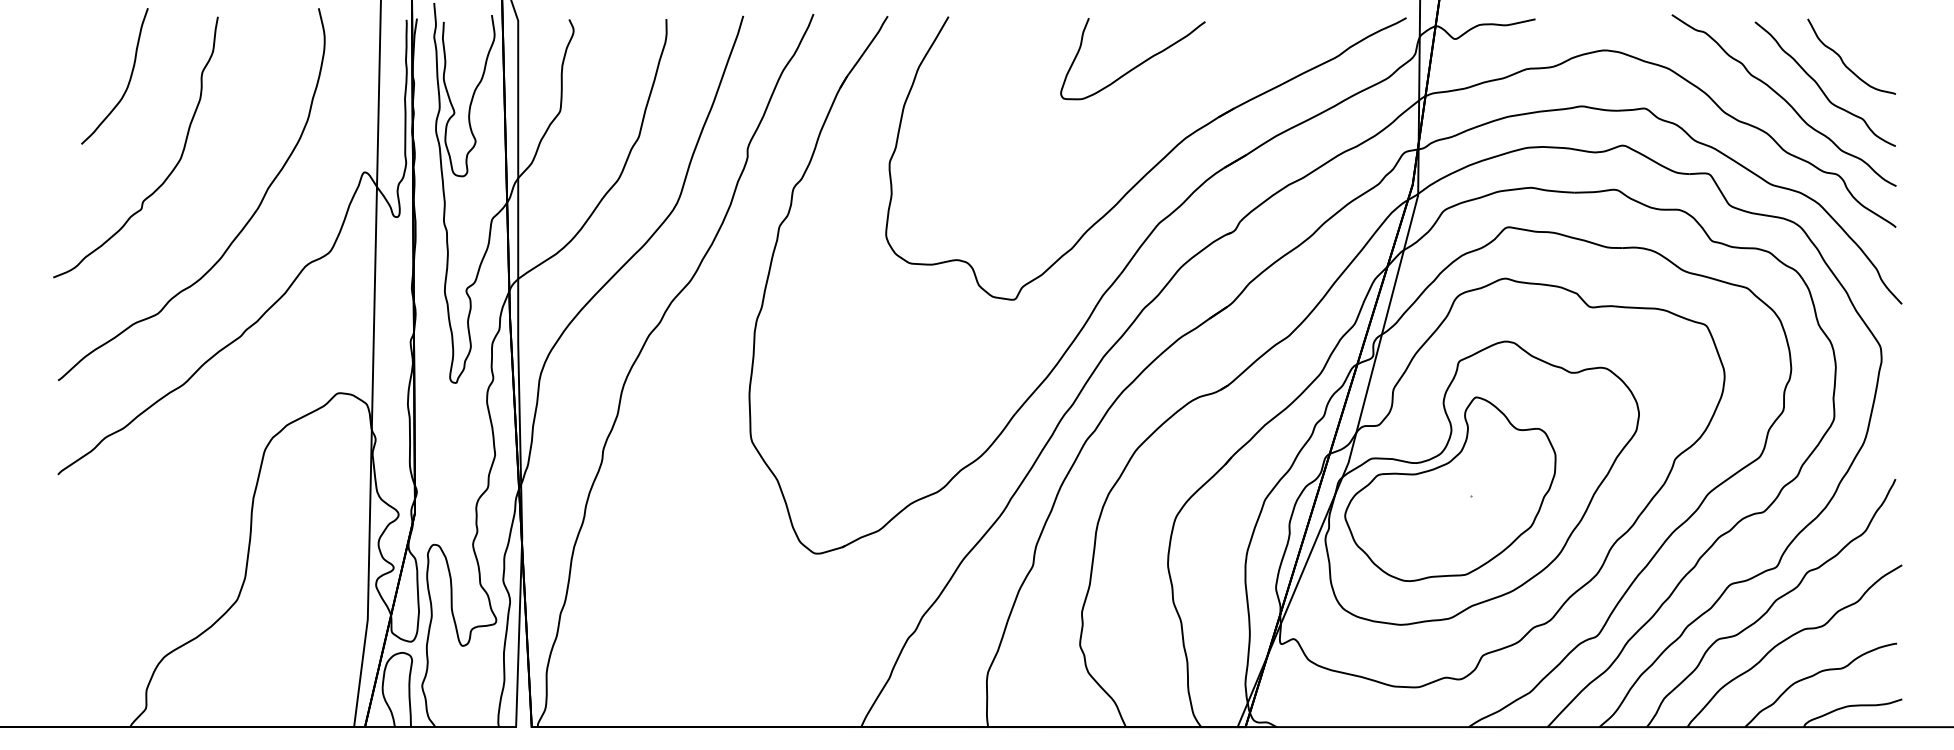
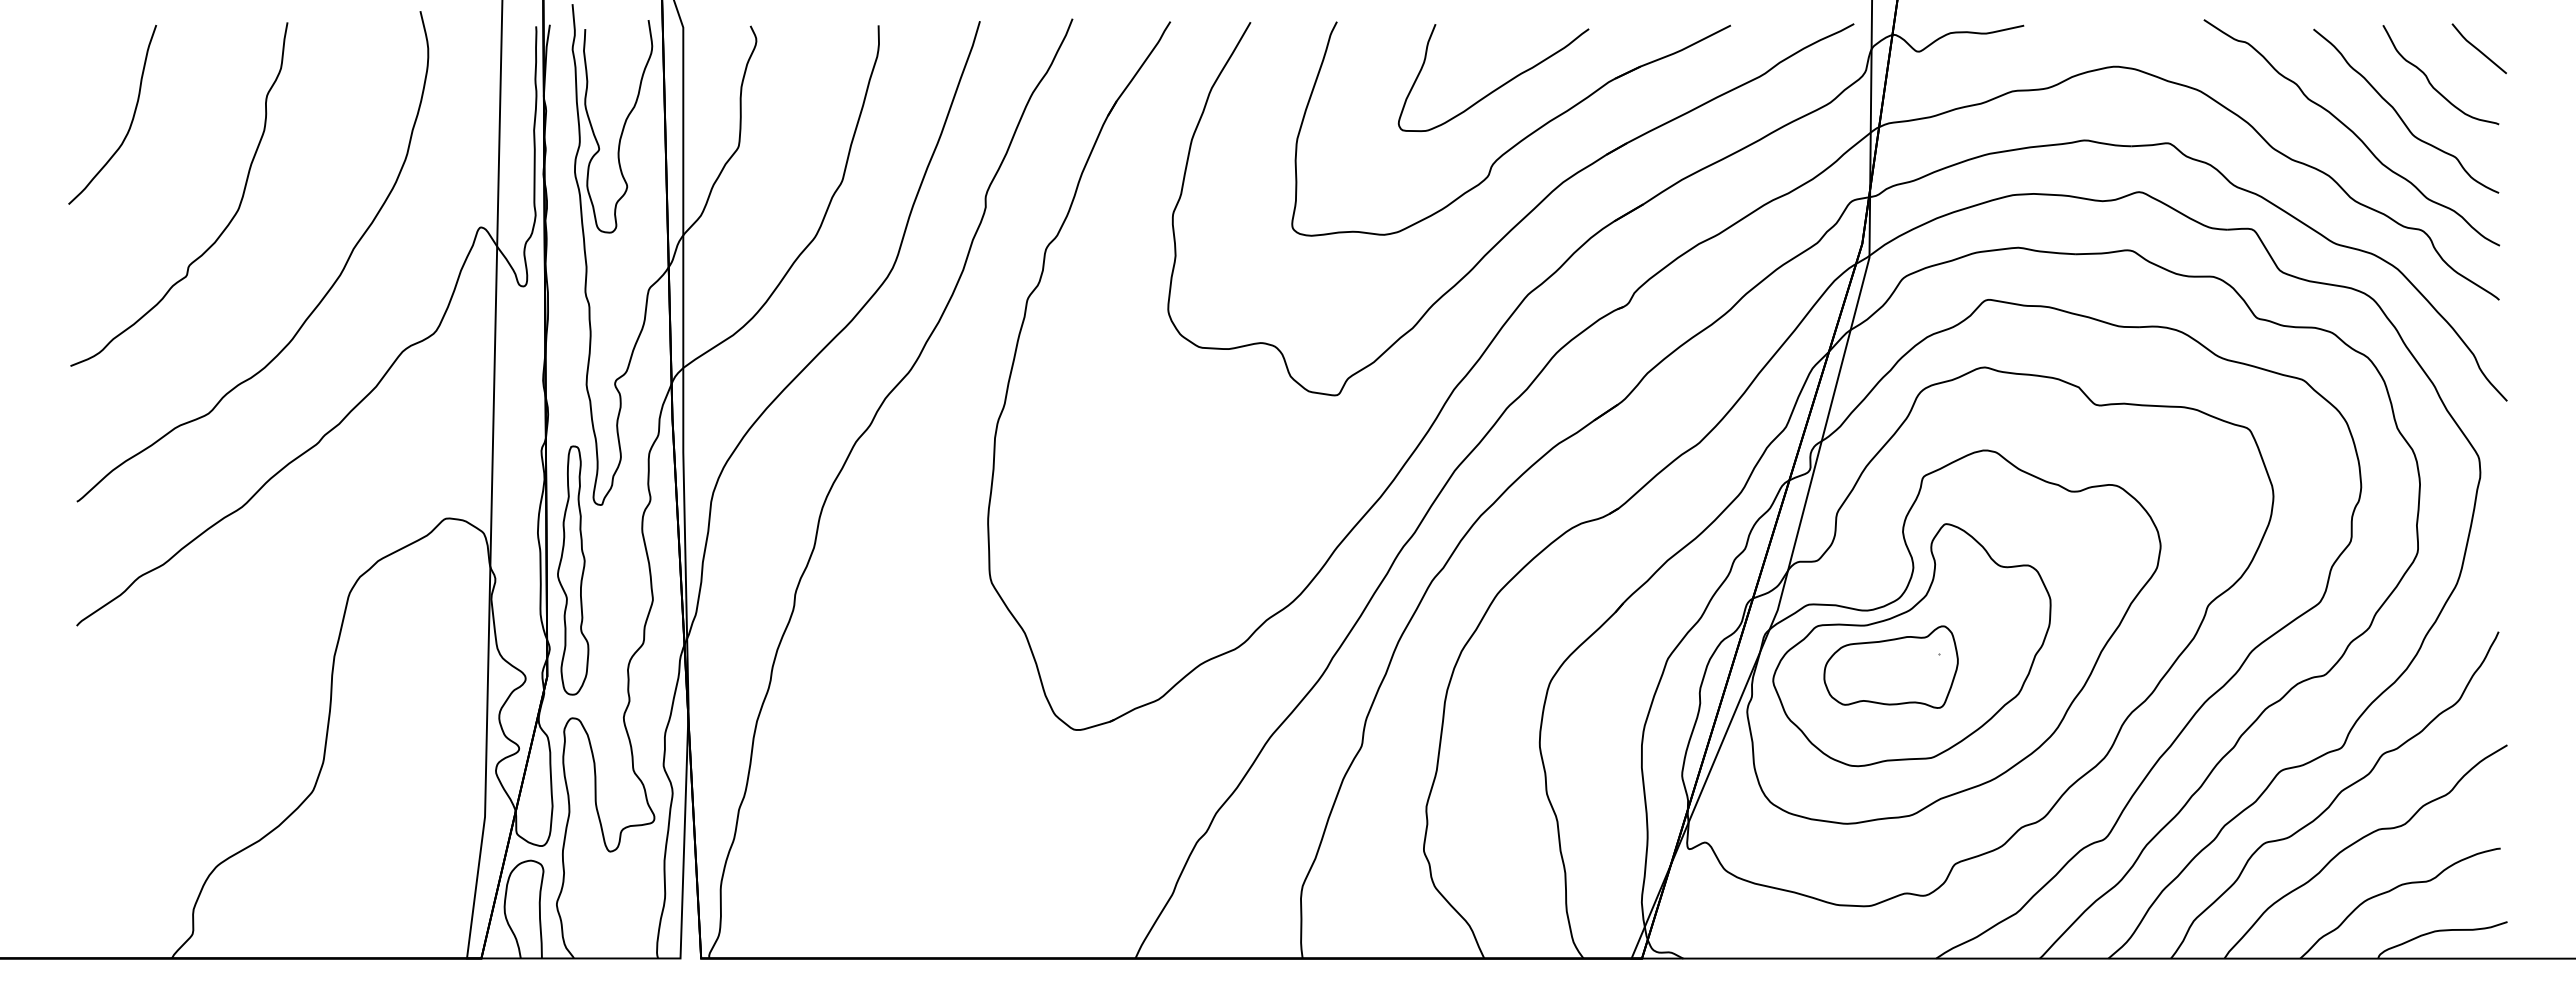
line: (1880, 36) -> (2478, 48), added
curve: (129, 80) -> (131, 120), moved
part: (1151, 107) -> (1518, 141), added
part: (434, 432) -> (573, 570), added
part: (1434, 505) -> (1890, 666), added

